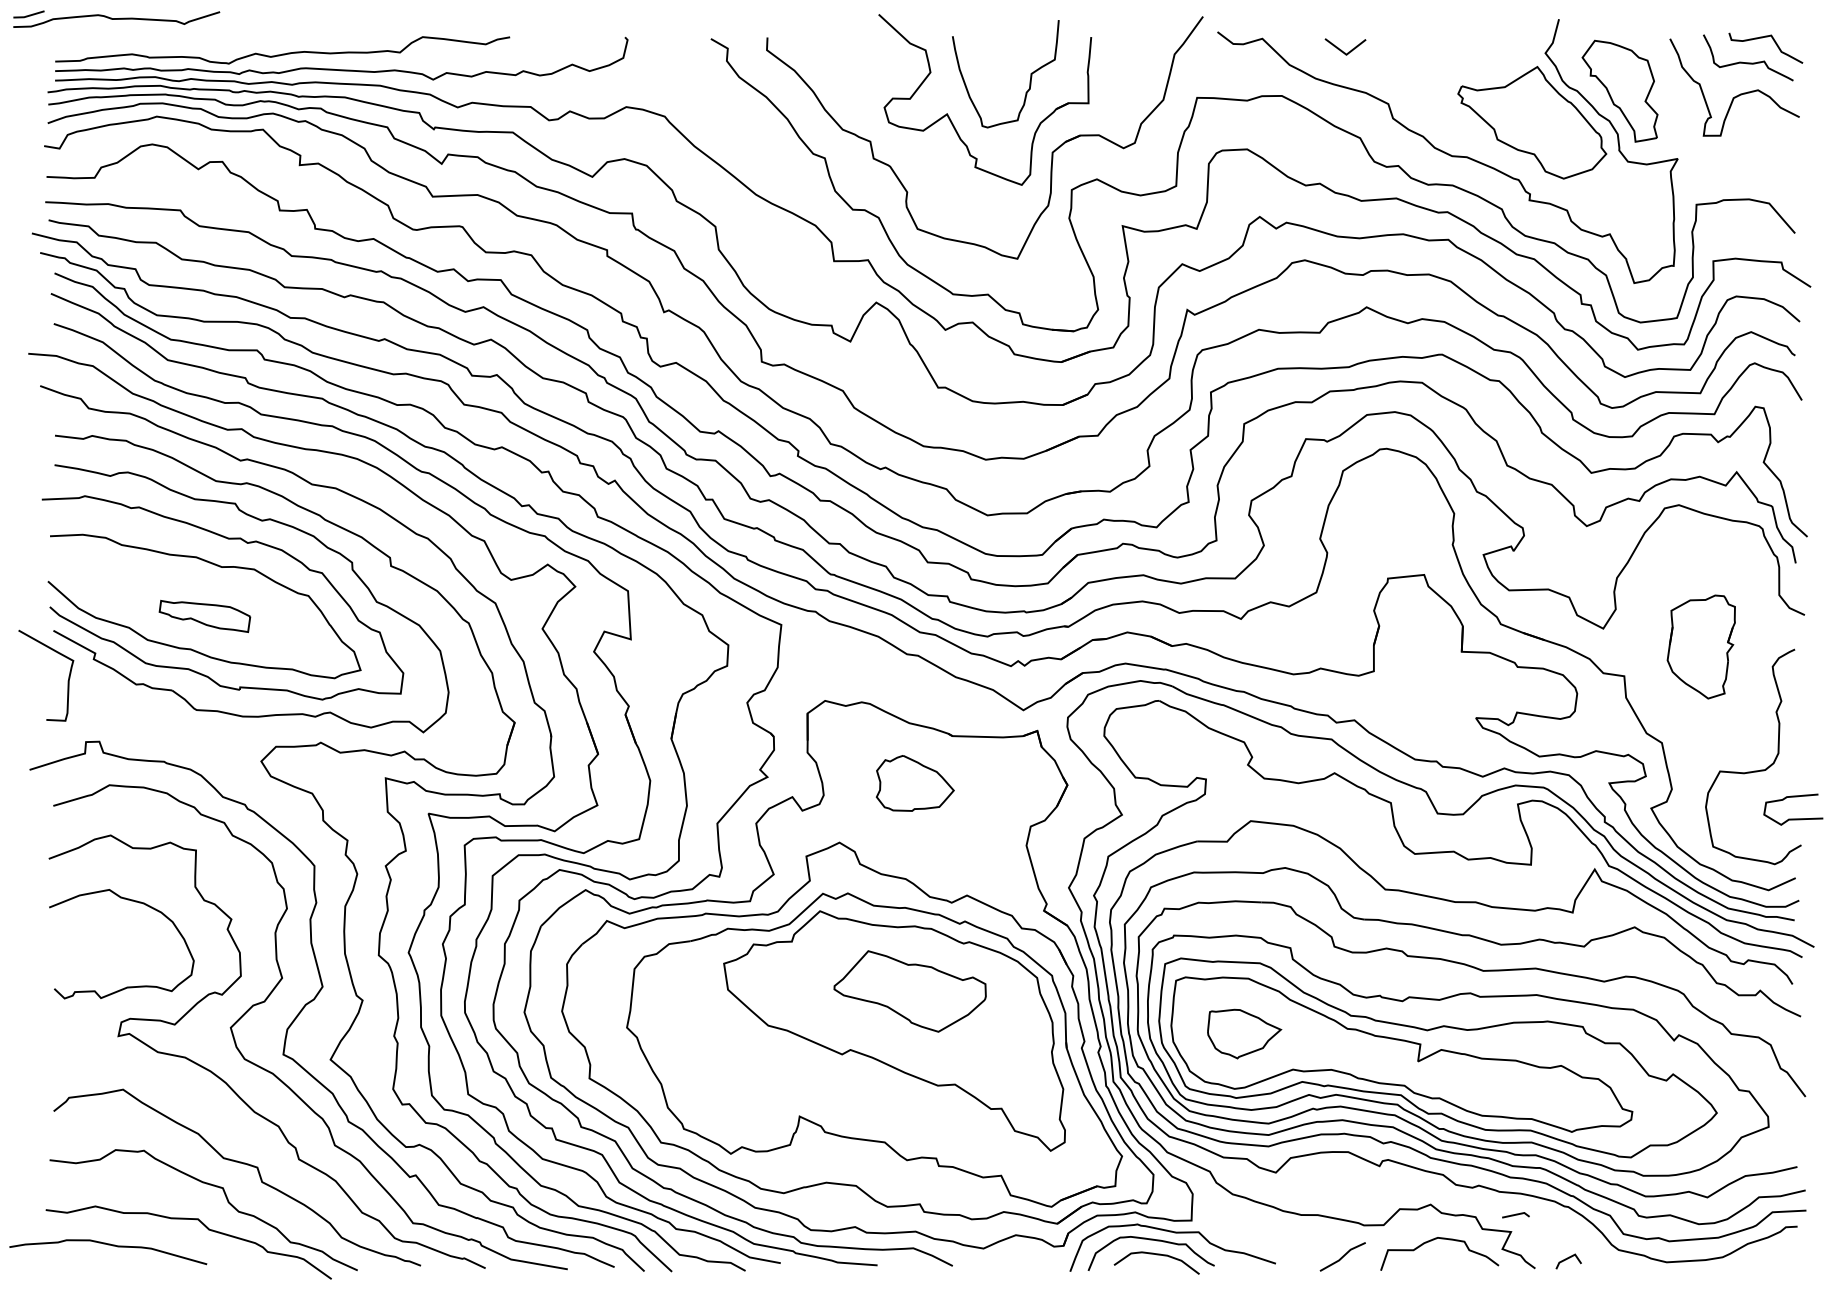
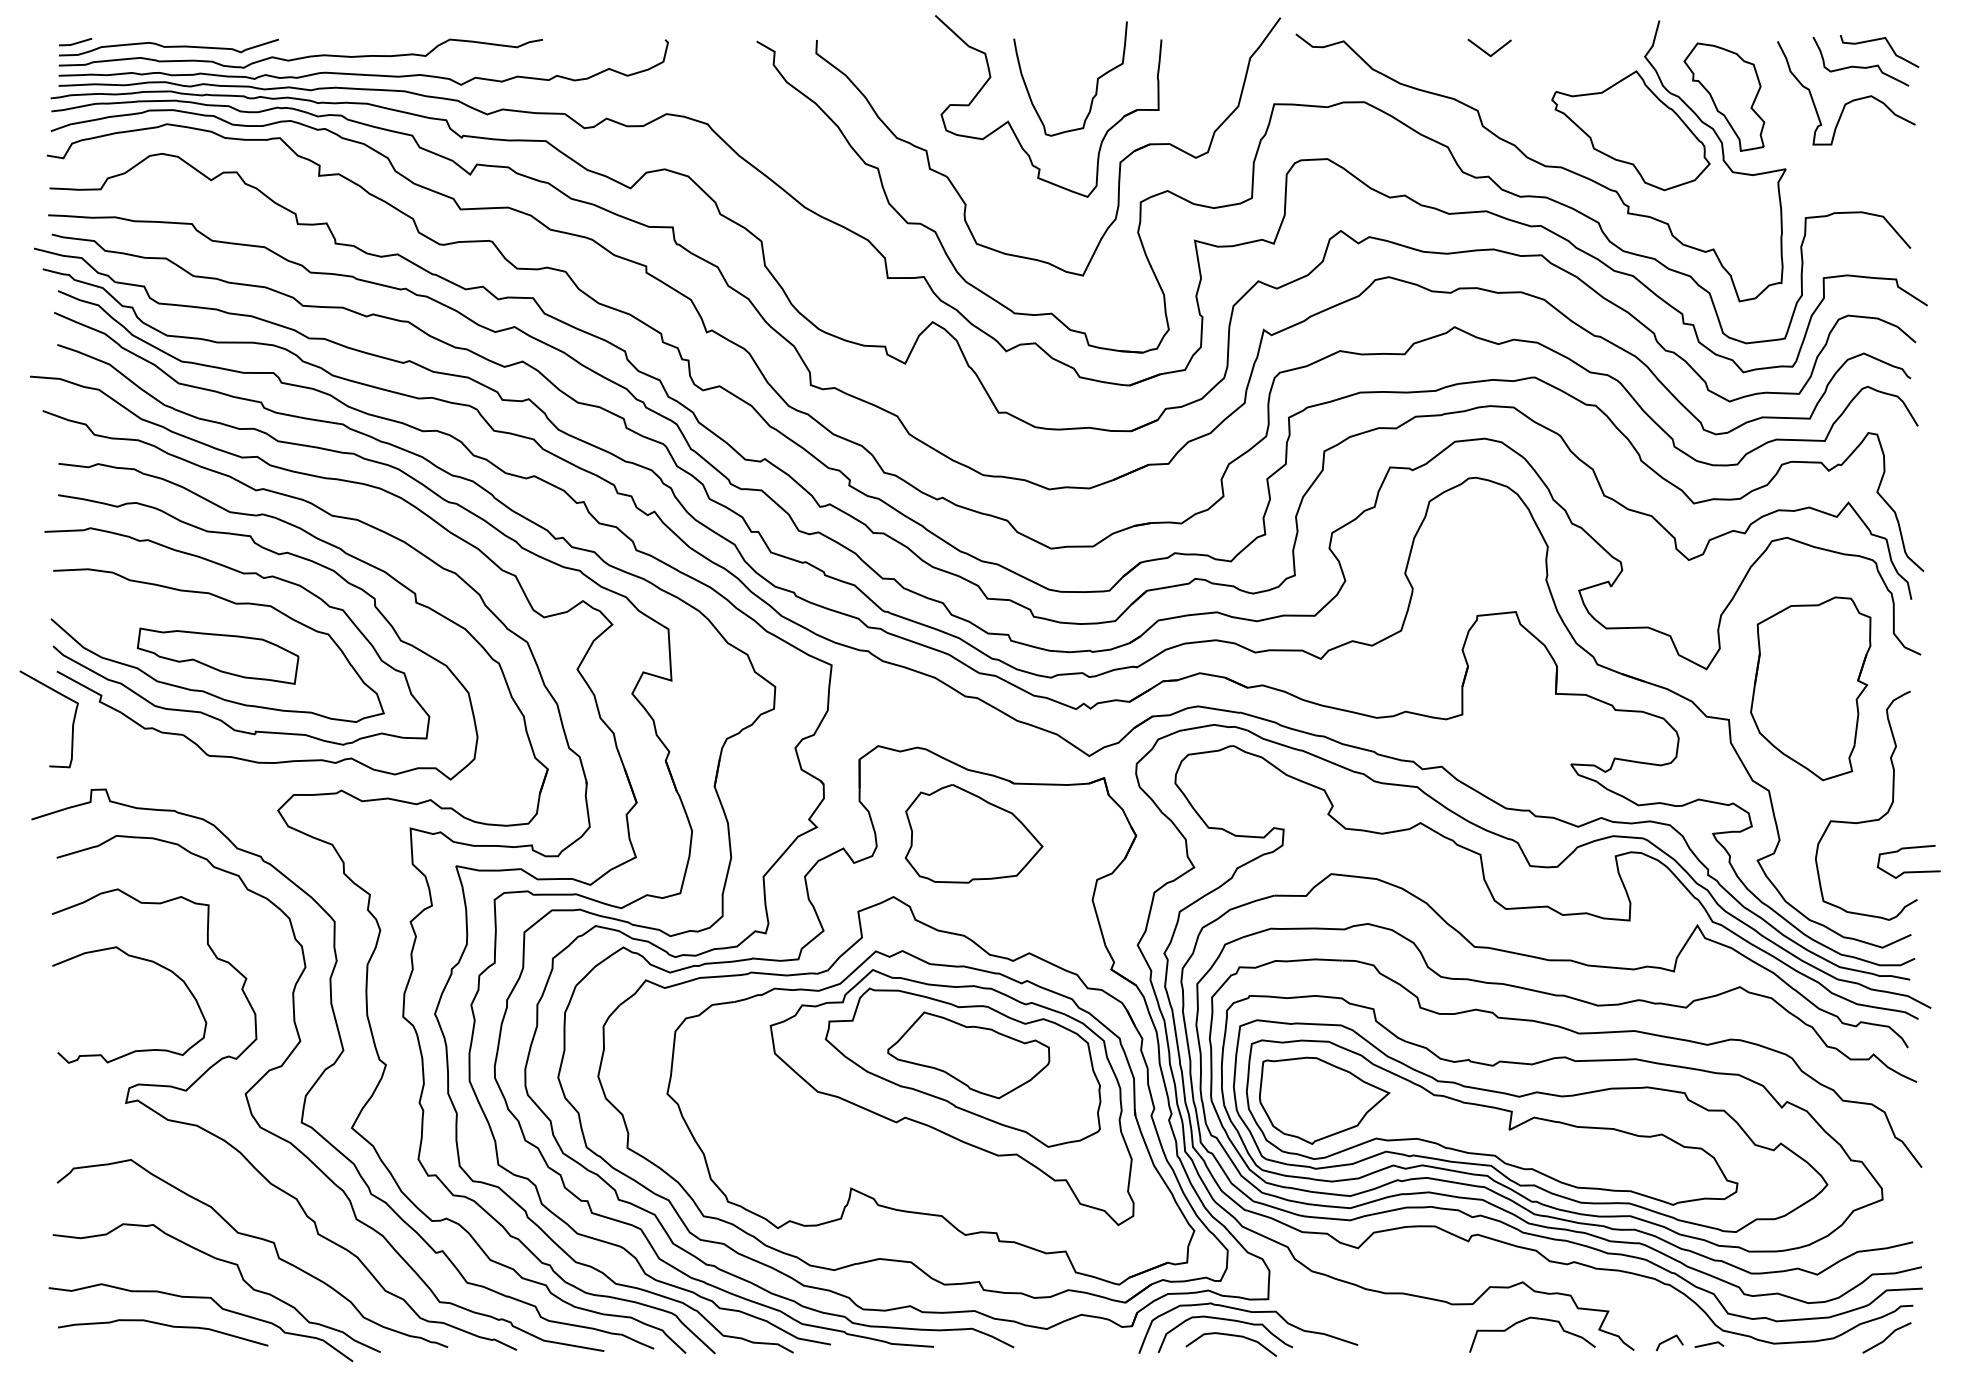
part: (116, 18) -> (168, 46), moved
line: (1341, 49) -> (1485, 50), moved
part: (204, 616) -> (217, 656), size x1.67
part: (1701, 646) -> (1811, 688), size x1.67
part: (915, 783) -> (974, 834), size x1.67
part: (904, 1002) -> (962, 1067), added
part: (1244, 1033) -> (1324, 1100), size x1.67
line: (1515, 1215) -> (1708, 1344), moved
curve: (108, 1245) -> (163, 1325), moved
line: (1342, 1256) -> (1886, 1337), moved

